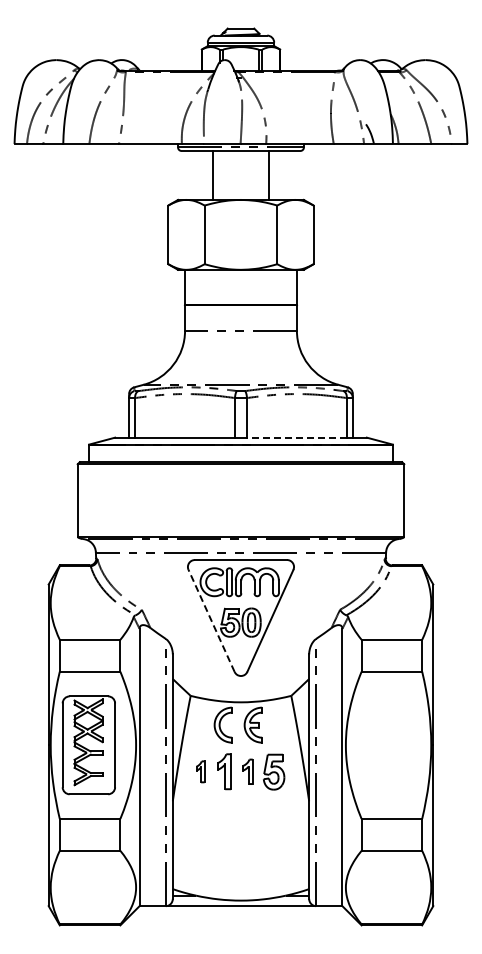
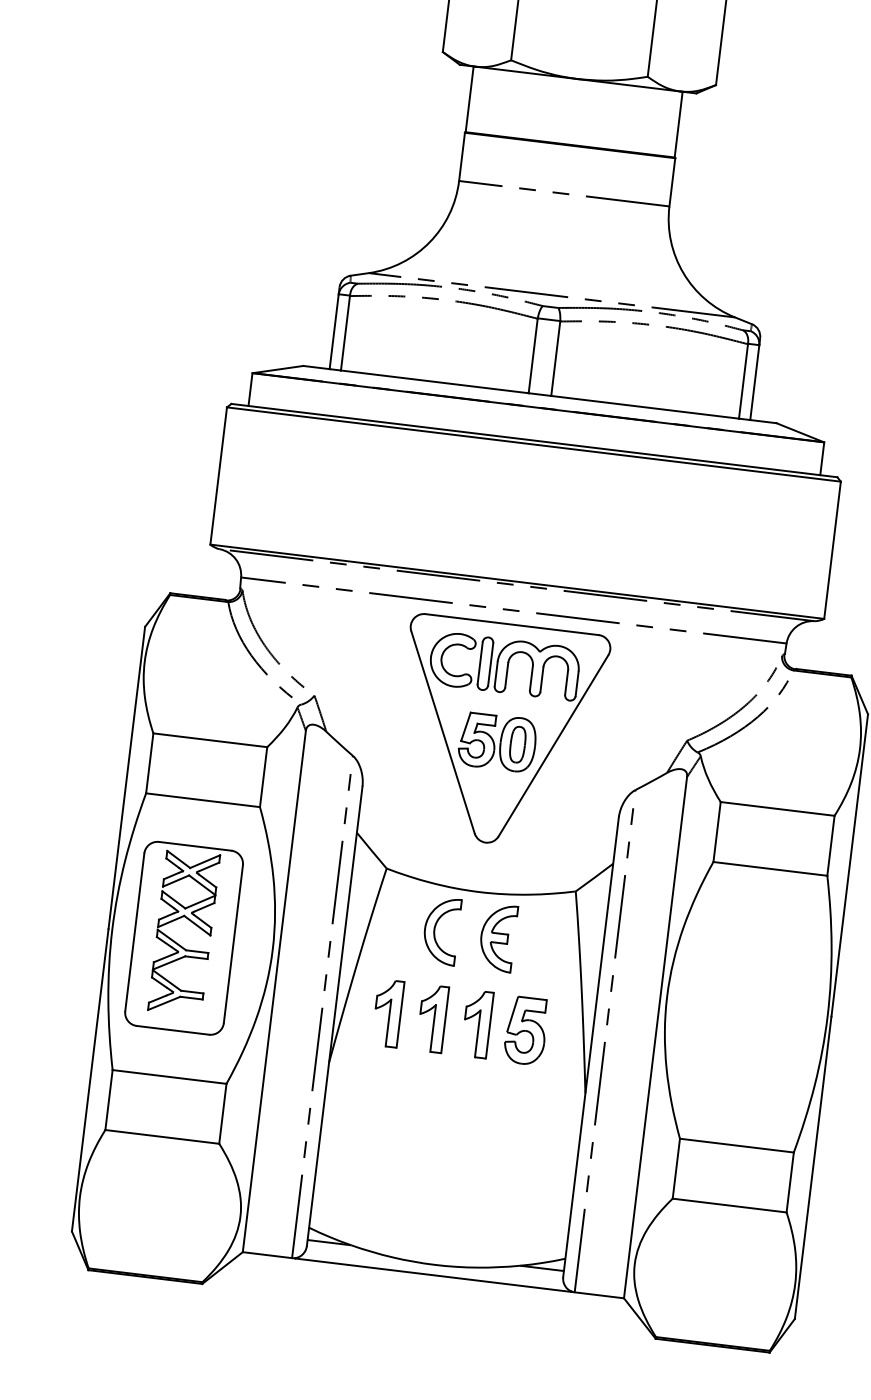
line: (296, 437) -> (644, 406), dashed -> solid
line: (211, 620) -> (442, 731), dashed -> solid
part: (200, 771) -> (387, 1012), size x1.67
part: (247, 771) -> (476, 1023), size x1.43

